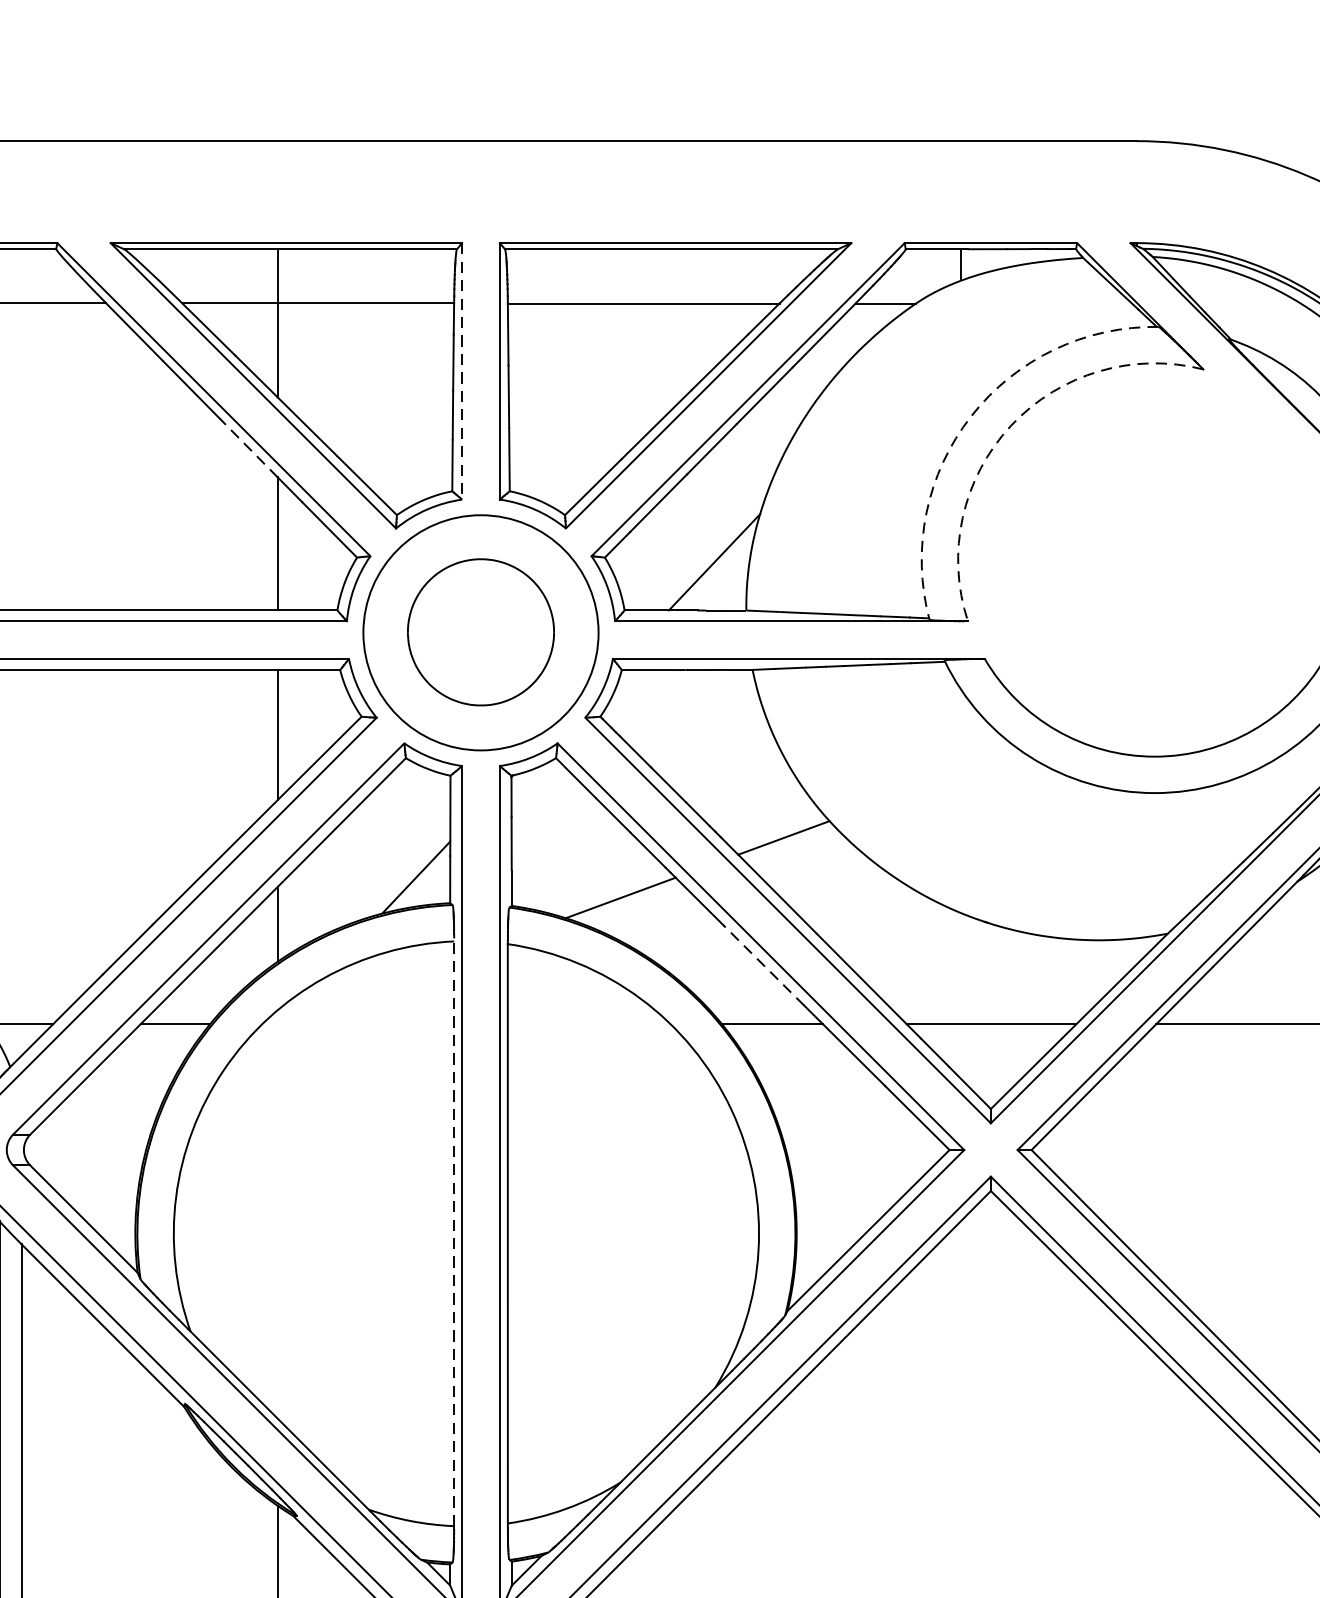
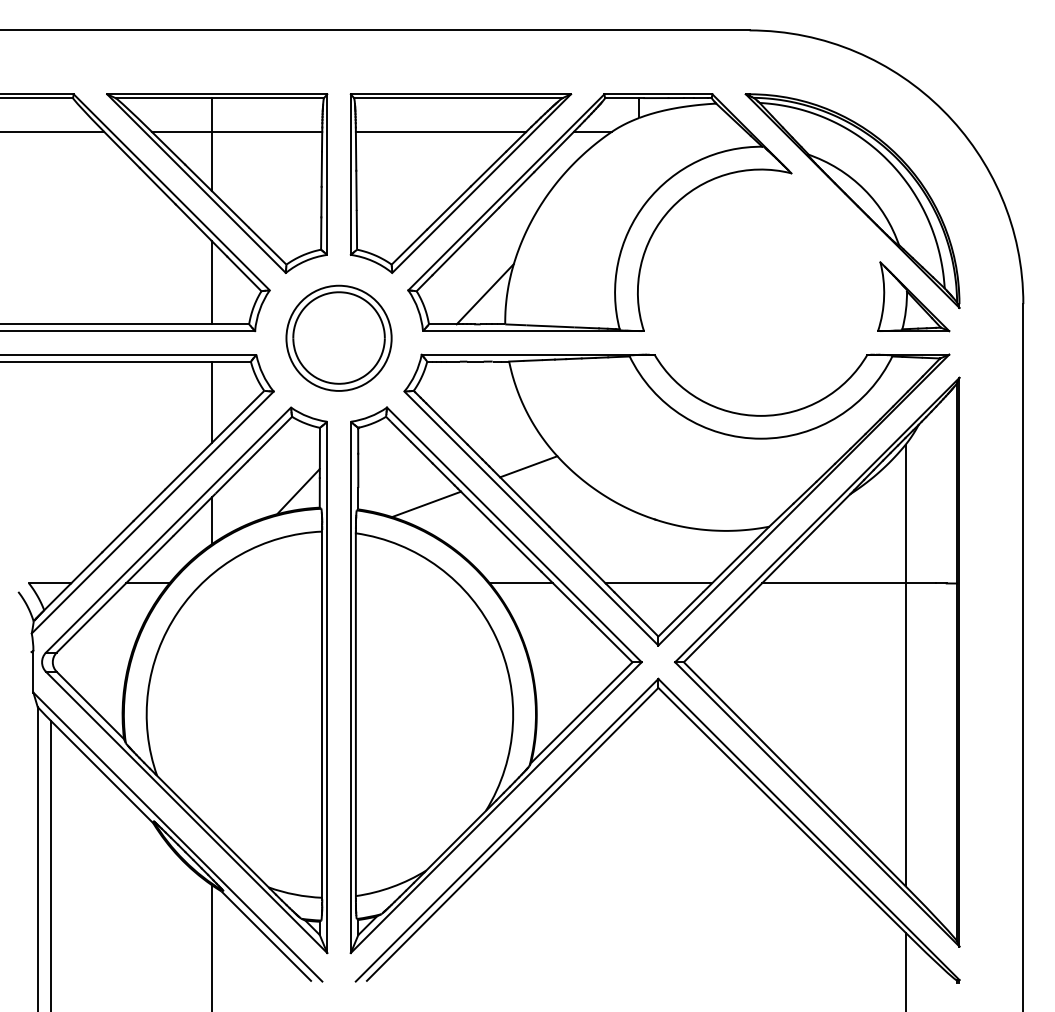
line: (462, 372) -> (327, 175), dashed -> solid
arc: (971, 415) -> (646, 202), dashed -> solid
arc: (1011, 425) -> (671, 208), dashed -> solid
line: (248, 447) -> (193, 222), dashed -> solid
circle: (480, 631) -> (338, 337), size x0.71
line: (764, 965) -> (516, 546), dashed -> solid
line: (454, 1230) -> (322, 712), dashed -> solid

